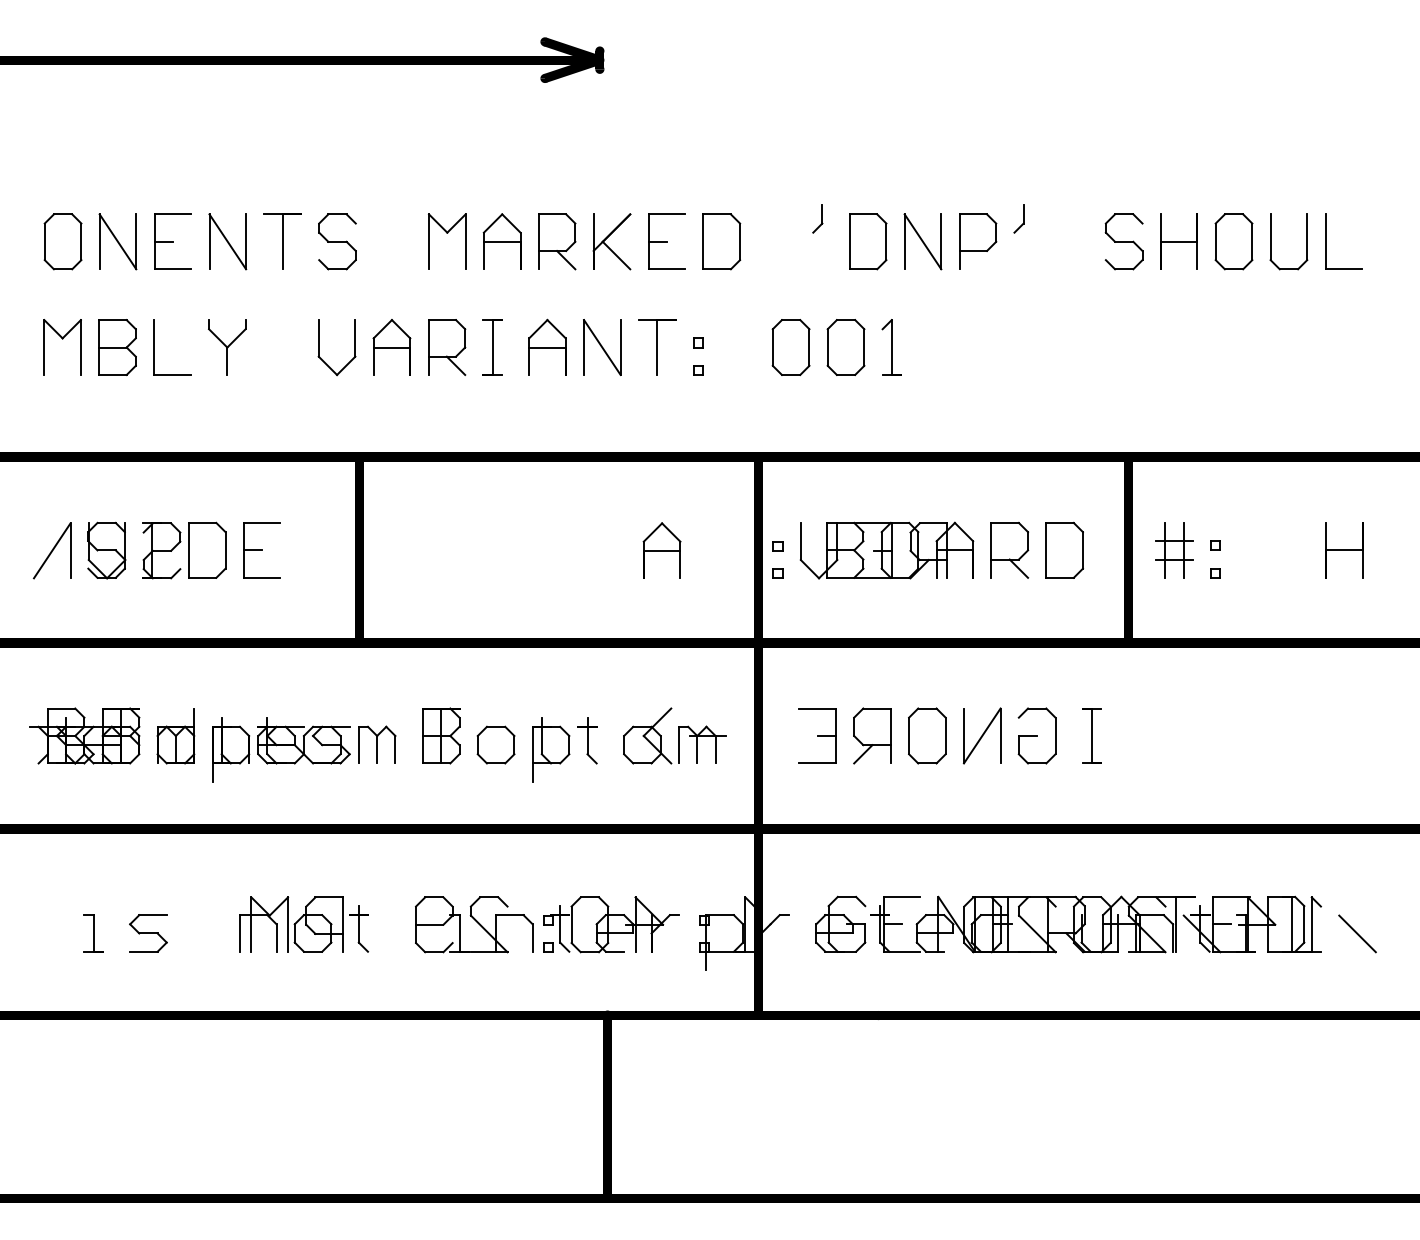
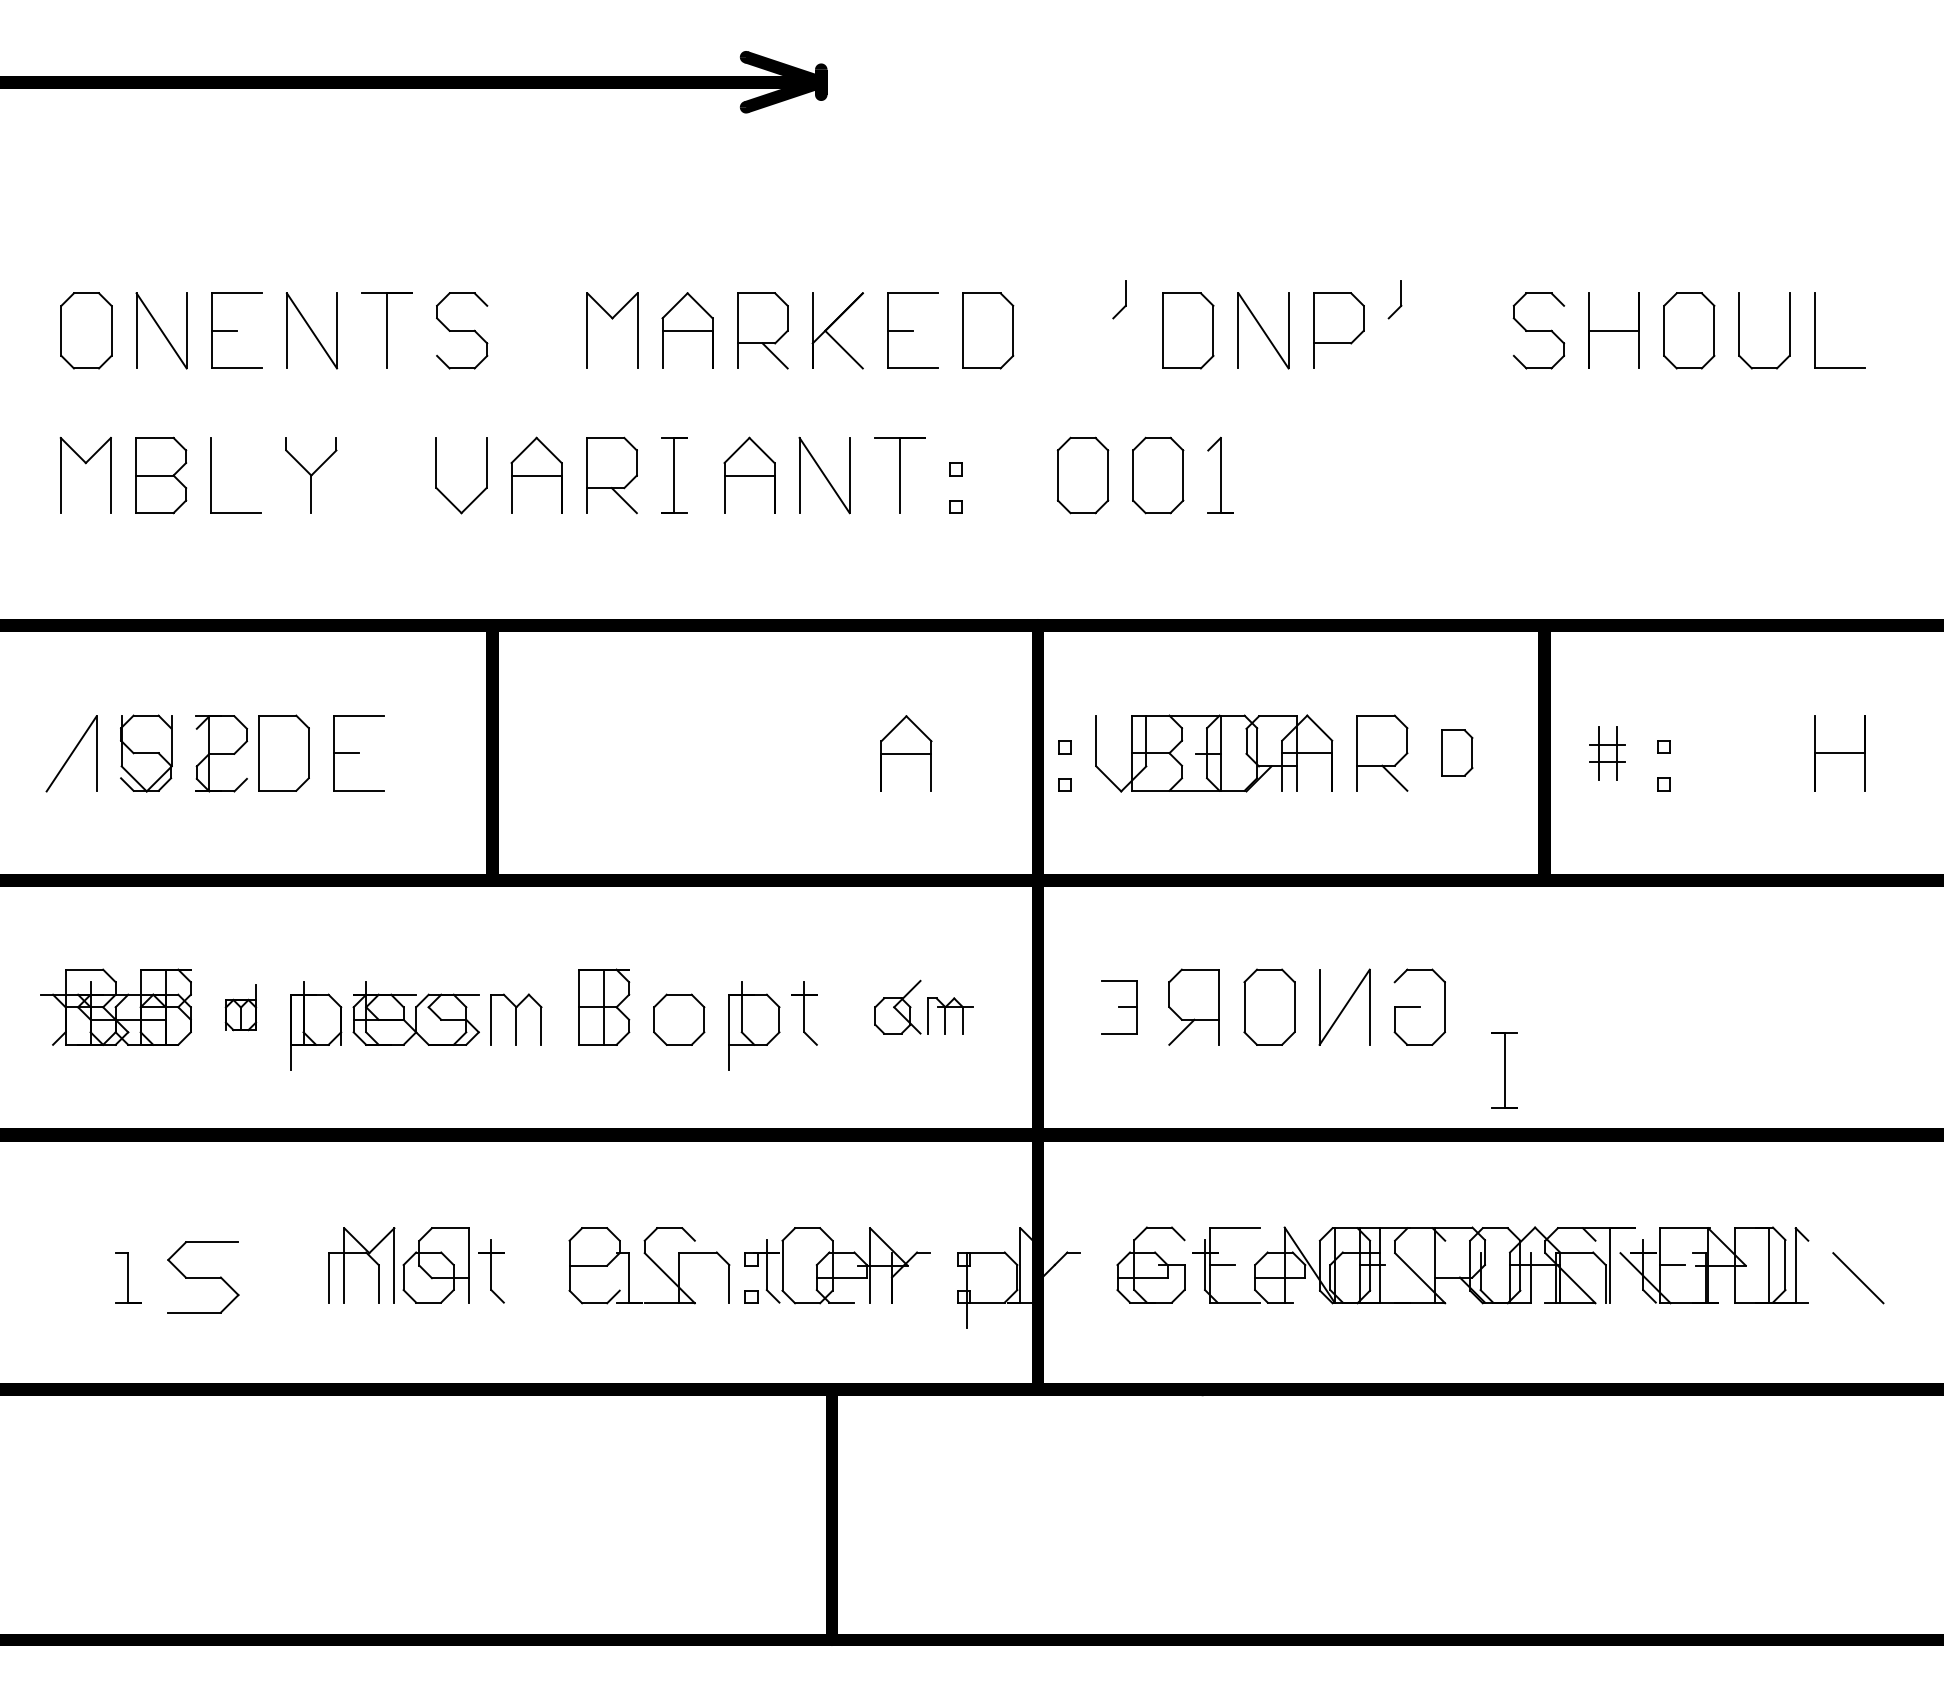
part: (1064, 549) -> (1457, 751), size x0.6
part: (1174, 550) -> (1607, 753), size x0.7
part: (674, 735) -> (923, 1006), size x0.7
part: (817, 735) -> (1119, 1006), size x0.7
part: (1091, 735) -> (1503, 1069), moved
part: (175, 736) -> (240, 1007), size x0.6
part: (148, 933) -> (203, 1277), size x1.4

